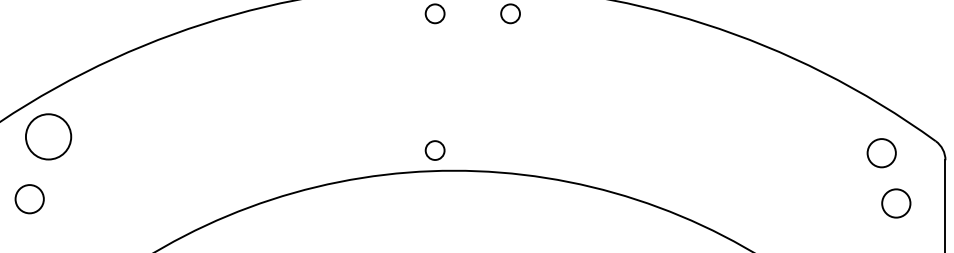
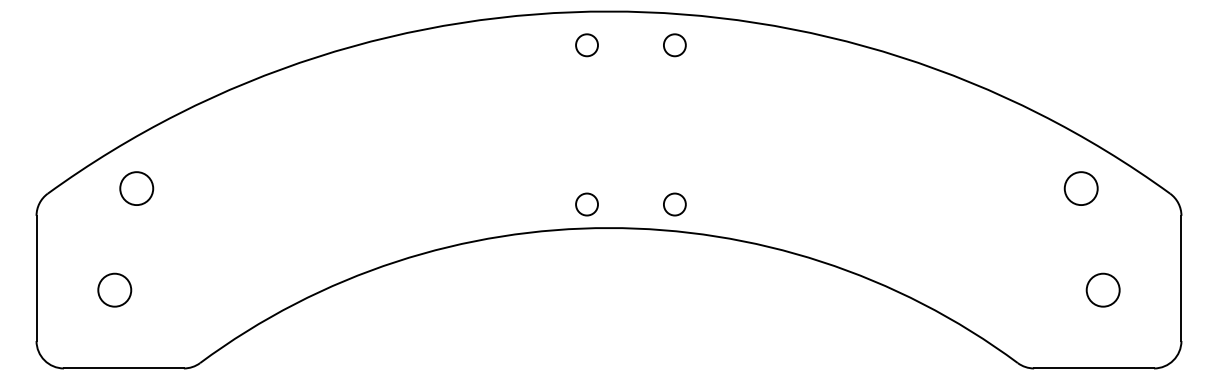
circle: (48, 136) -> (136, 188), size x0.62
circle: (510, 150) -> (674, 204), added
circle: (881, 153) -> (1080, 188), moved
circle: (29, 198) -> (114, 289), moved
circle: (895, 202) -> (1102, 289), moved

